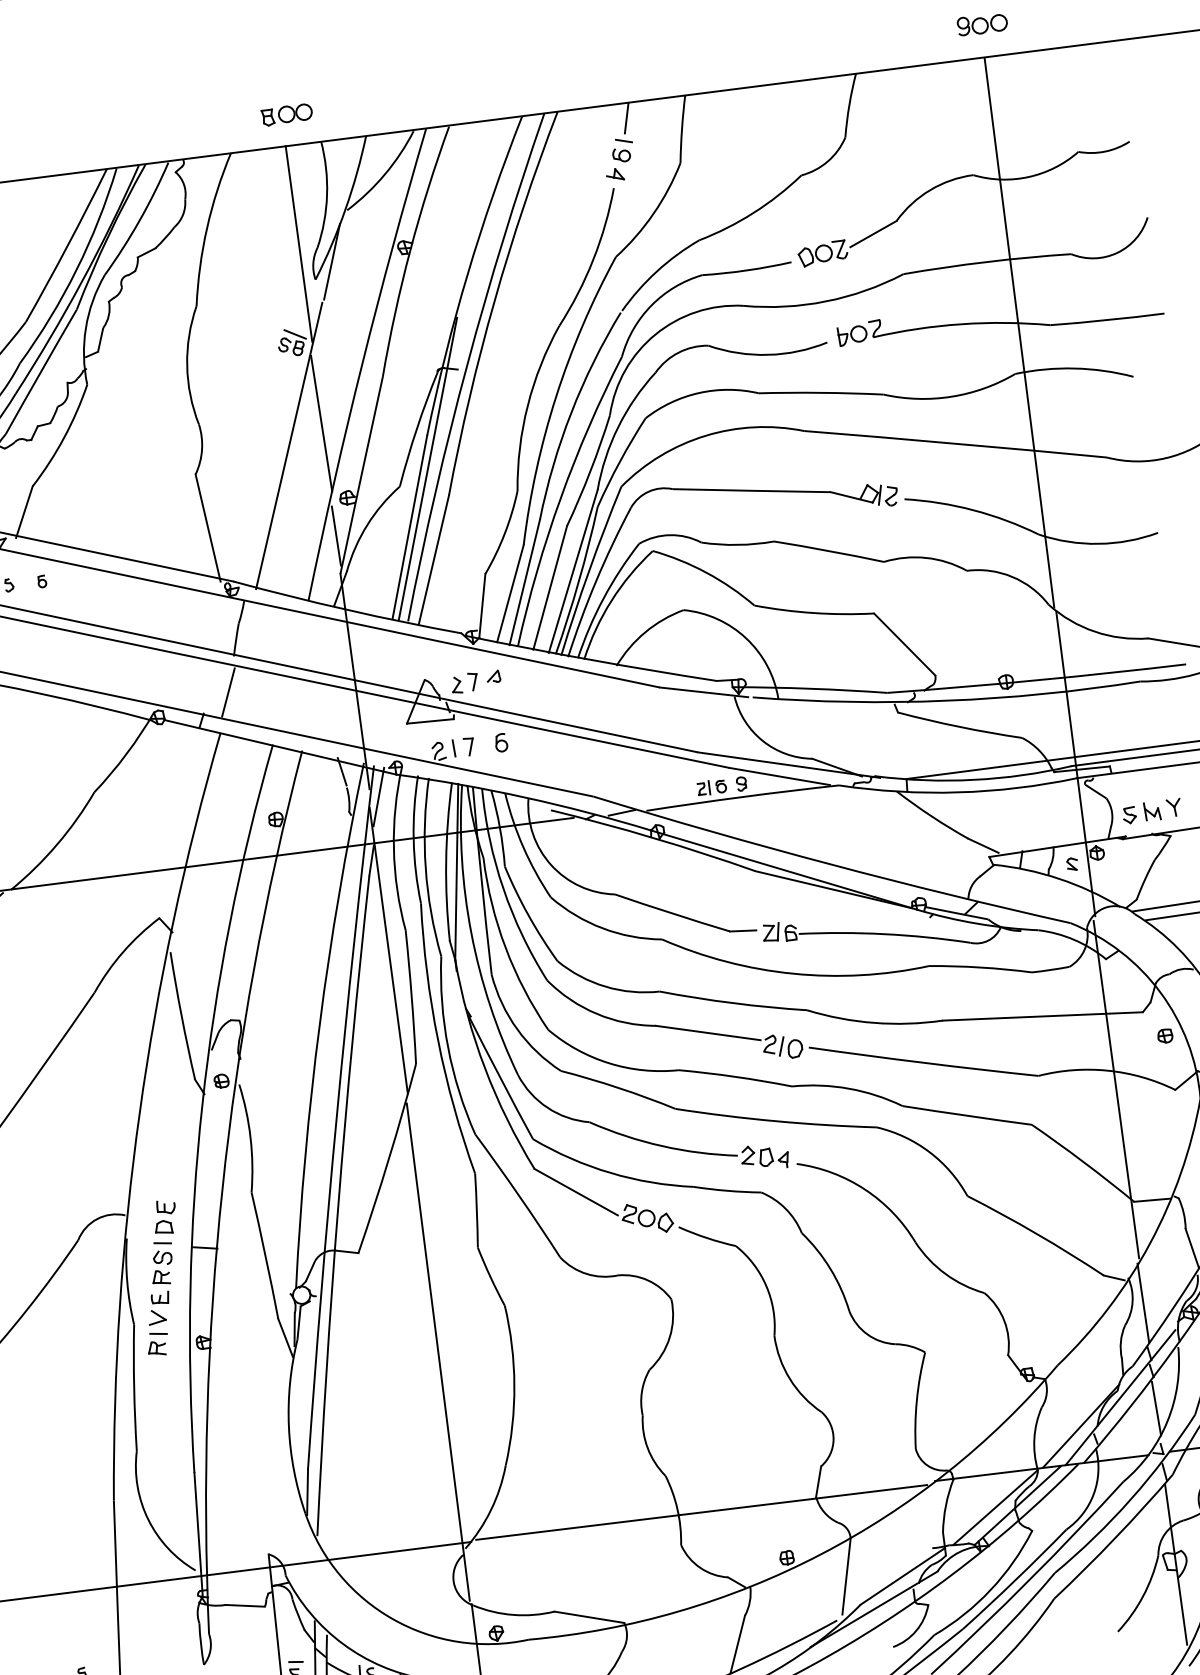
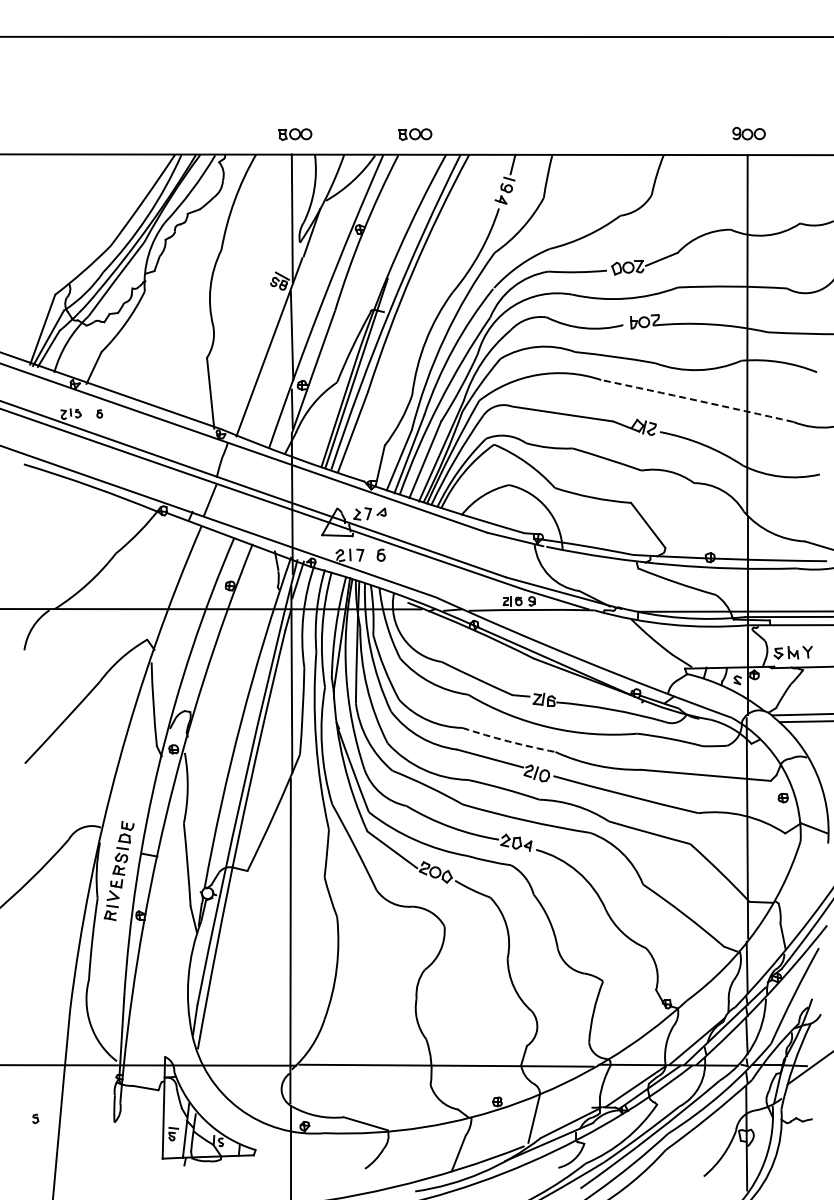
part: (471, 91) -> (415, 134), added
arc: (955, 443) -> (697, 400), solid -> dashed
arc: (733, 1003) -> (508, 741), solid -> dashed

